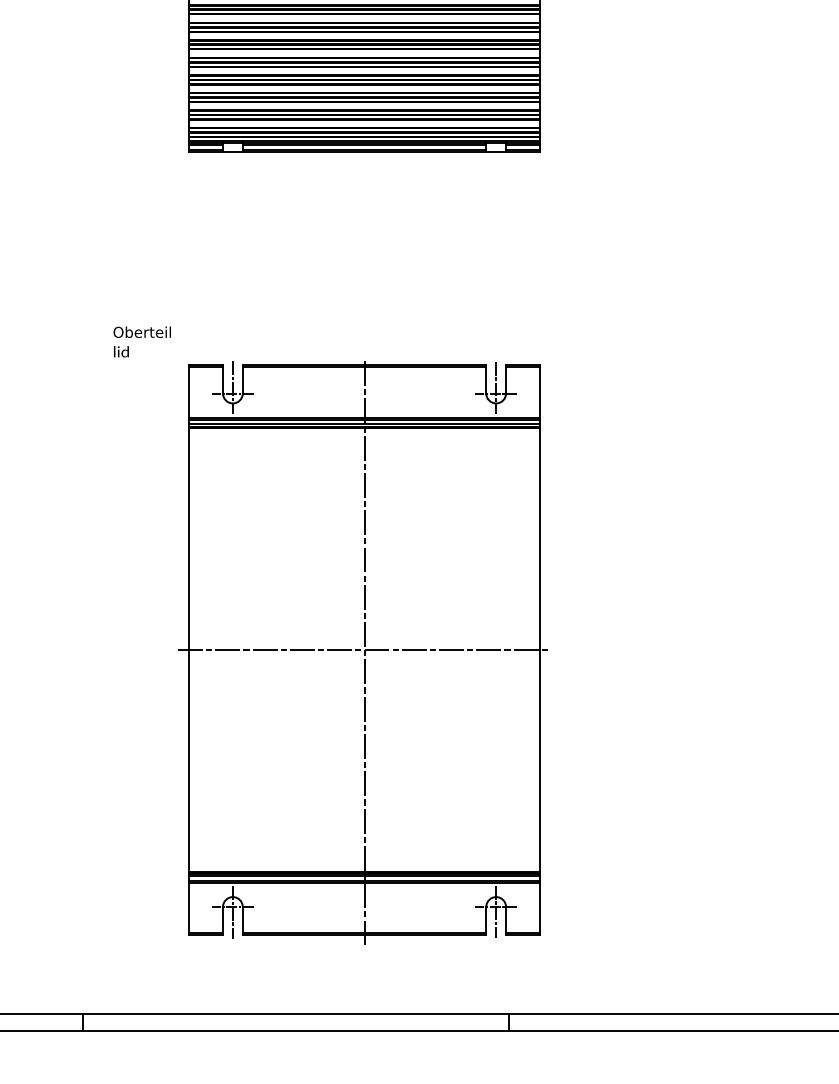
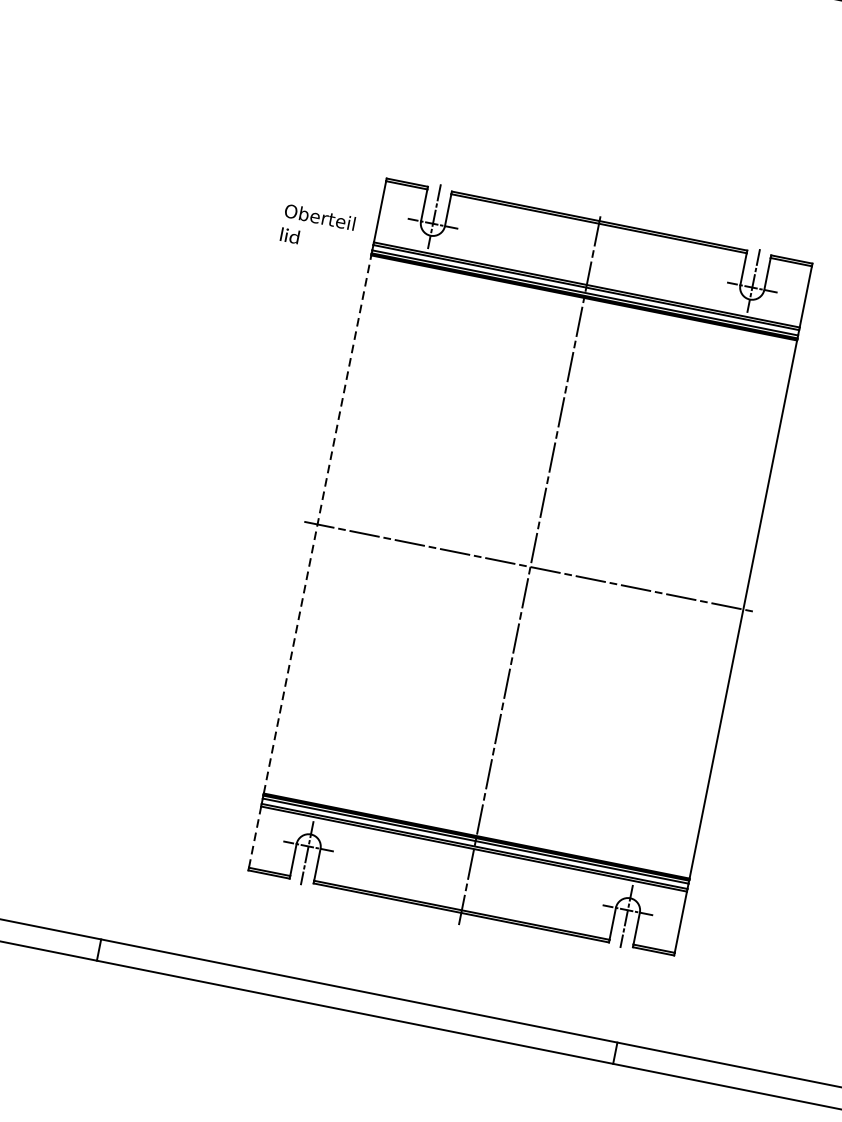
text: (141, 341) -> (316, 228), moved
line: (189, 650) -> (318, 524), solid -> dashed
line: (189, 907) -> (255, 836), solid -> dashed

